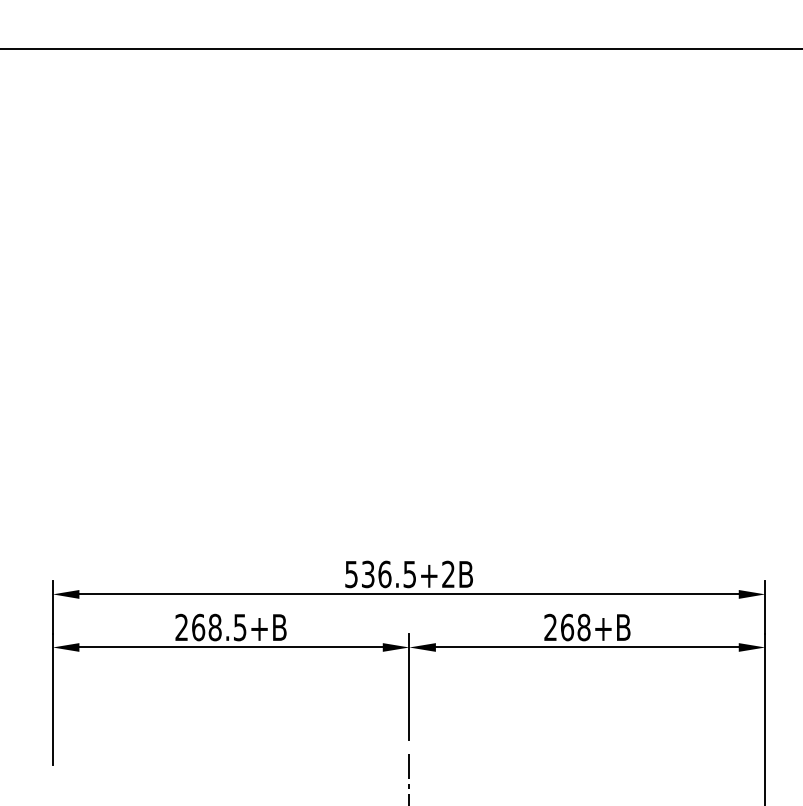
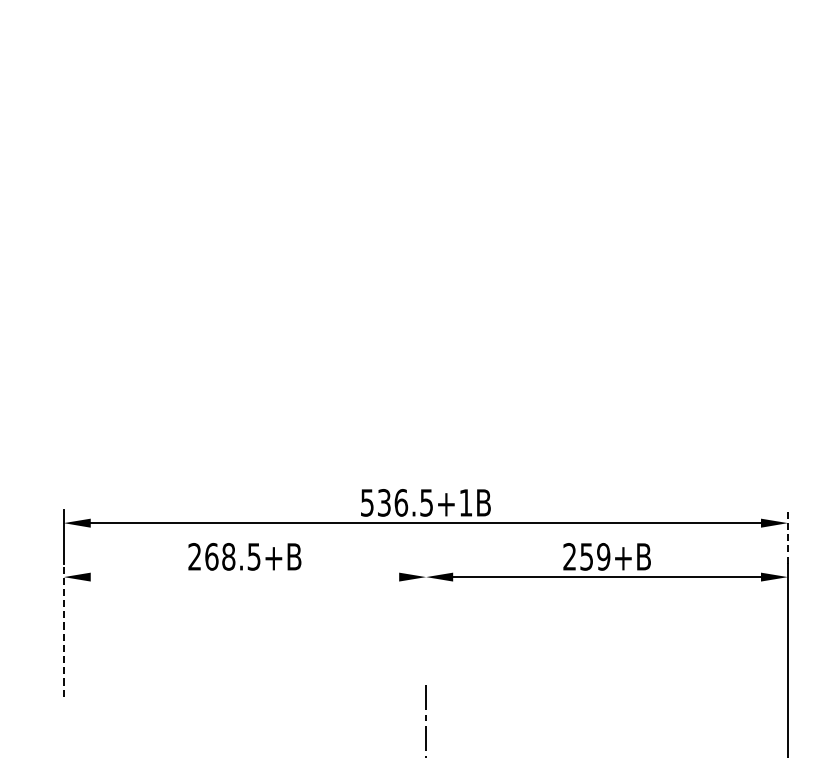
text: (448, 573) -> (465, 501), 536.5+2B -> 536.5+1B
line: (765, 607) -> (788, 536), solid -> dashed
text: (575, 627) -> (595, 556), 268+B -> 259+B
line: (230, 647) -> (244, 577), removed
line: (409, 687) -> (426, 617), removed
line: (52, 699) -> (63, 629), solid -> dashed

